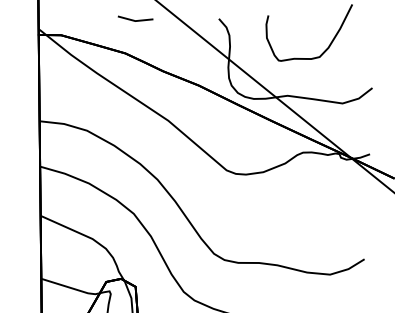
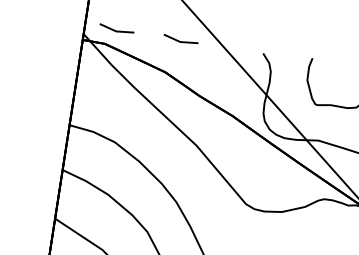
line: (70, 20) -> (116, 30), added

